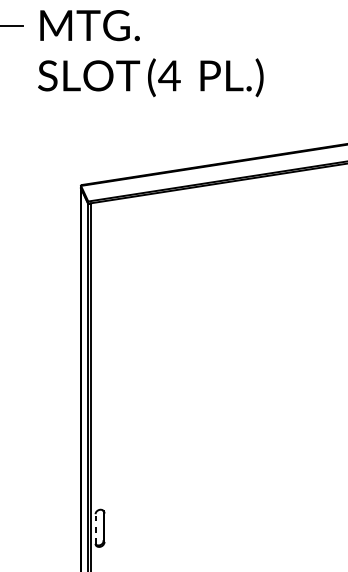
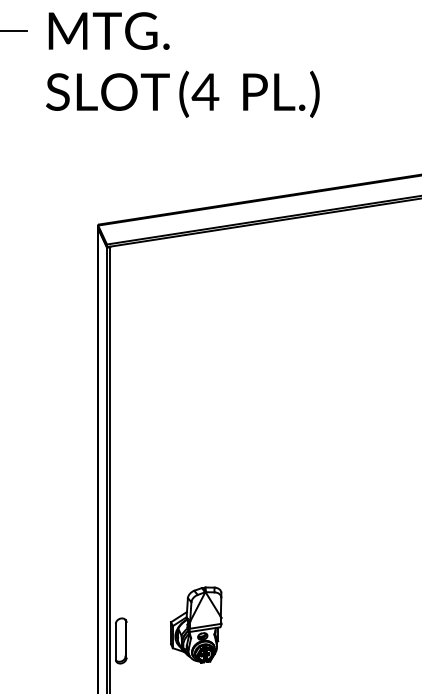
part: (162, 514) -> (196, 624), added
line: (95, 528) -> (115, 641), dashed -> solid

